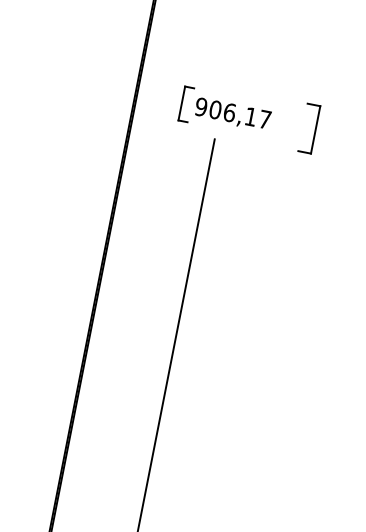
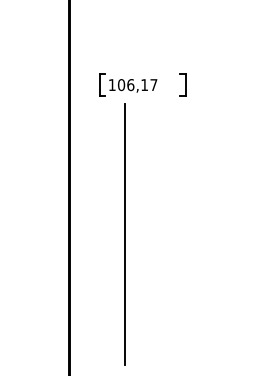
text: (200, 107) -> (111, 85), 906,17 -> 106,17
part: (309, 127) -> (182, 84), size x0.71

